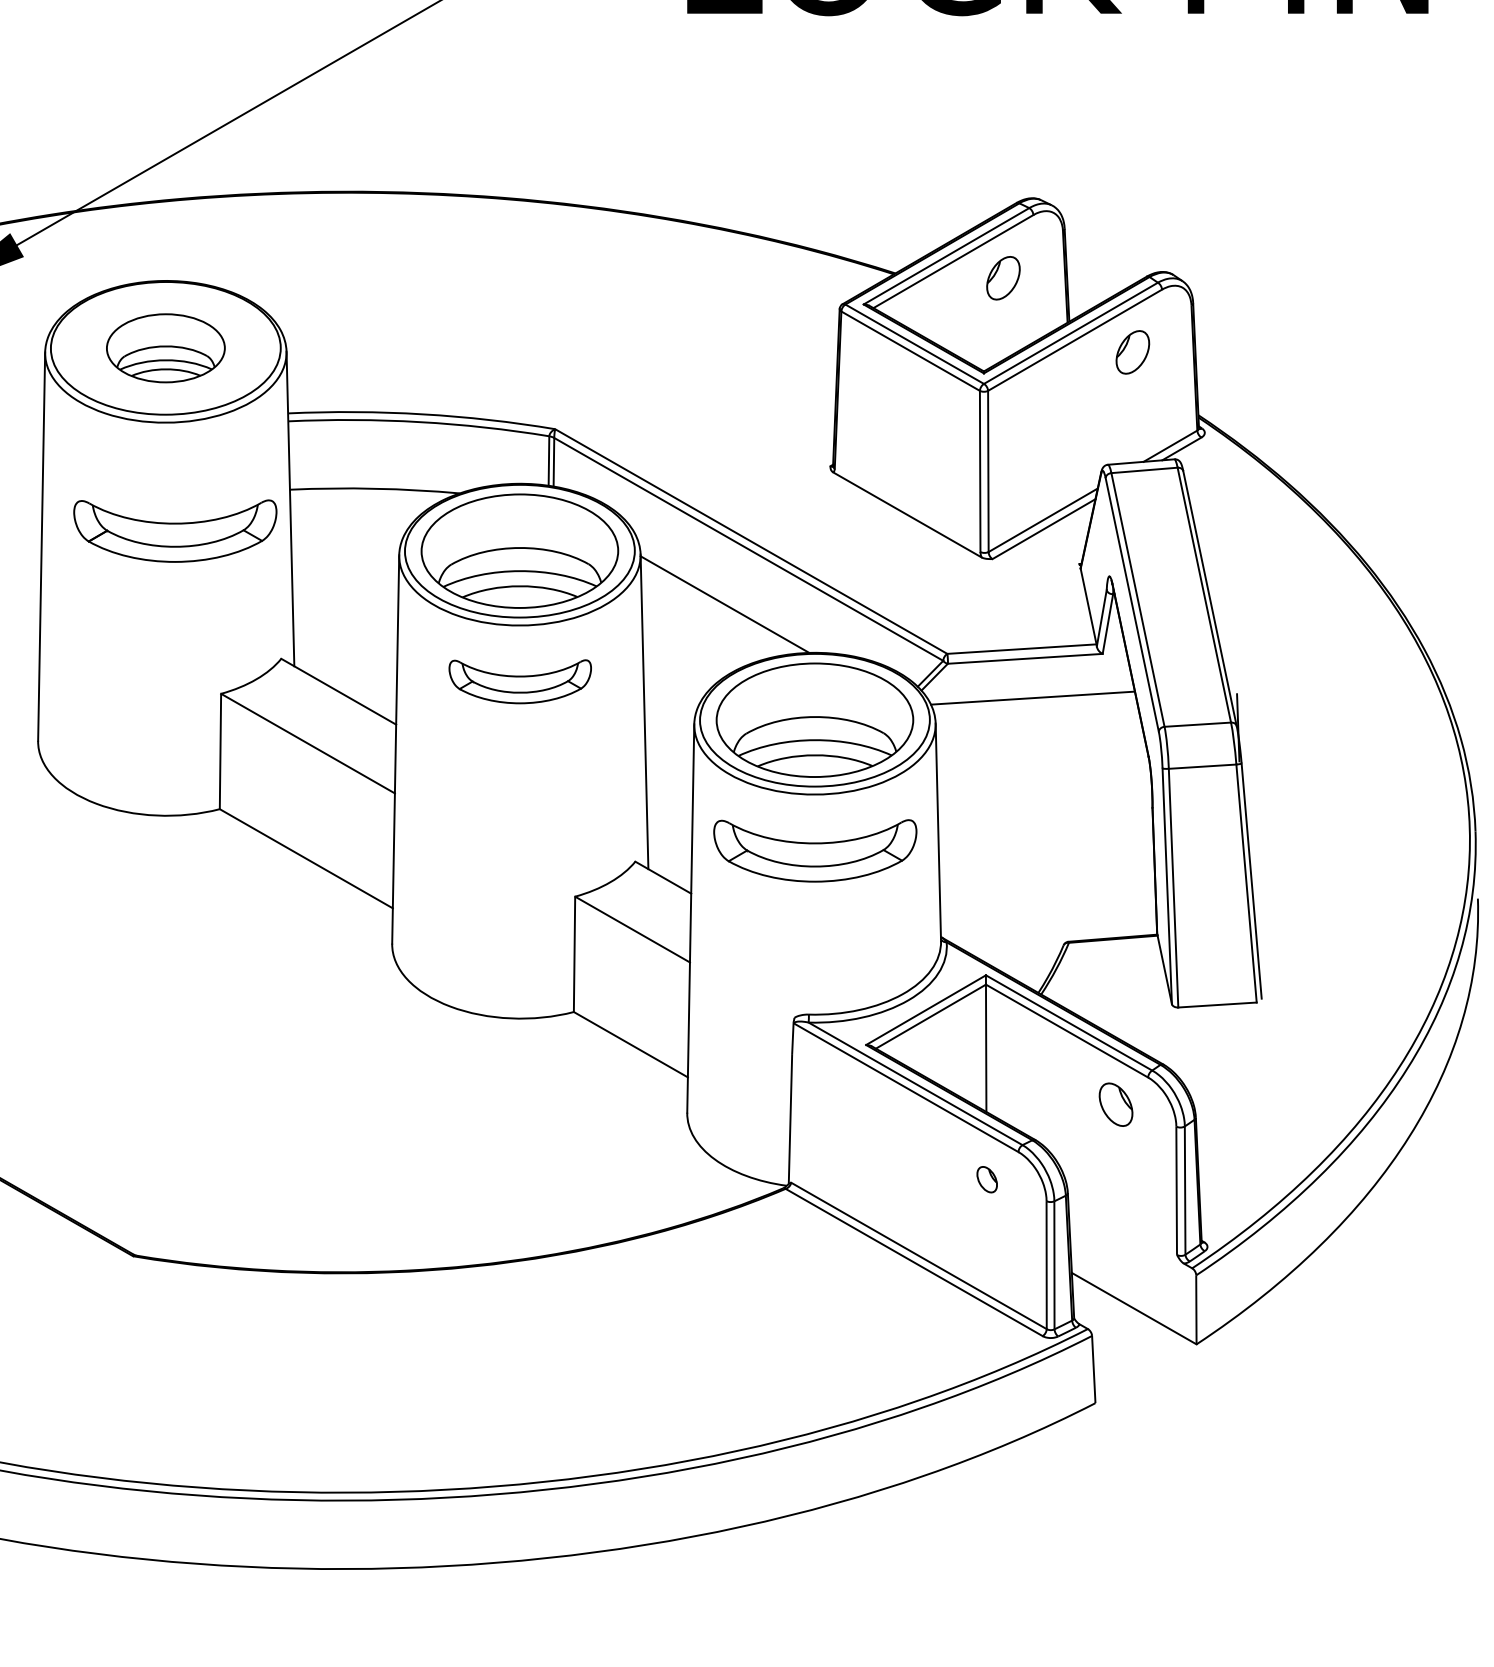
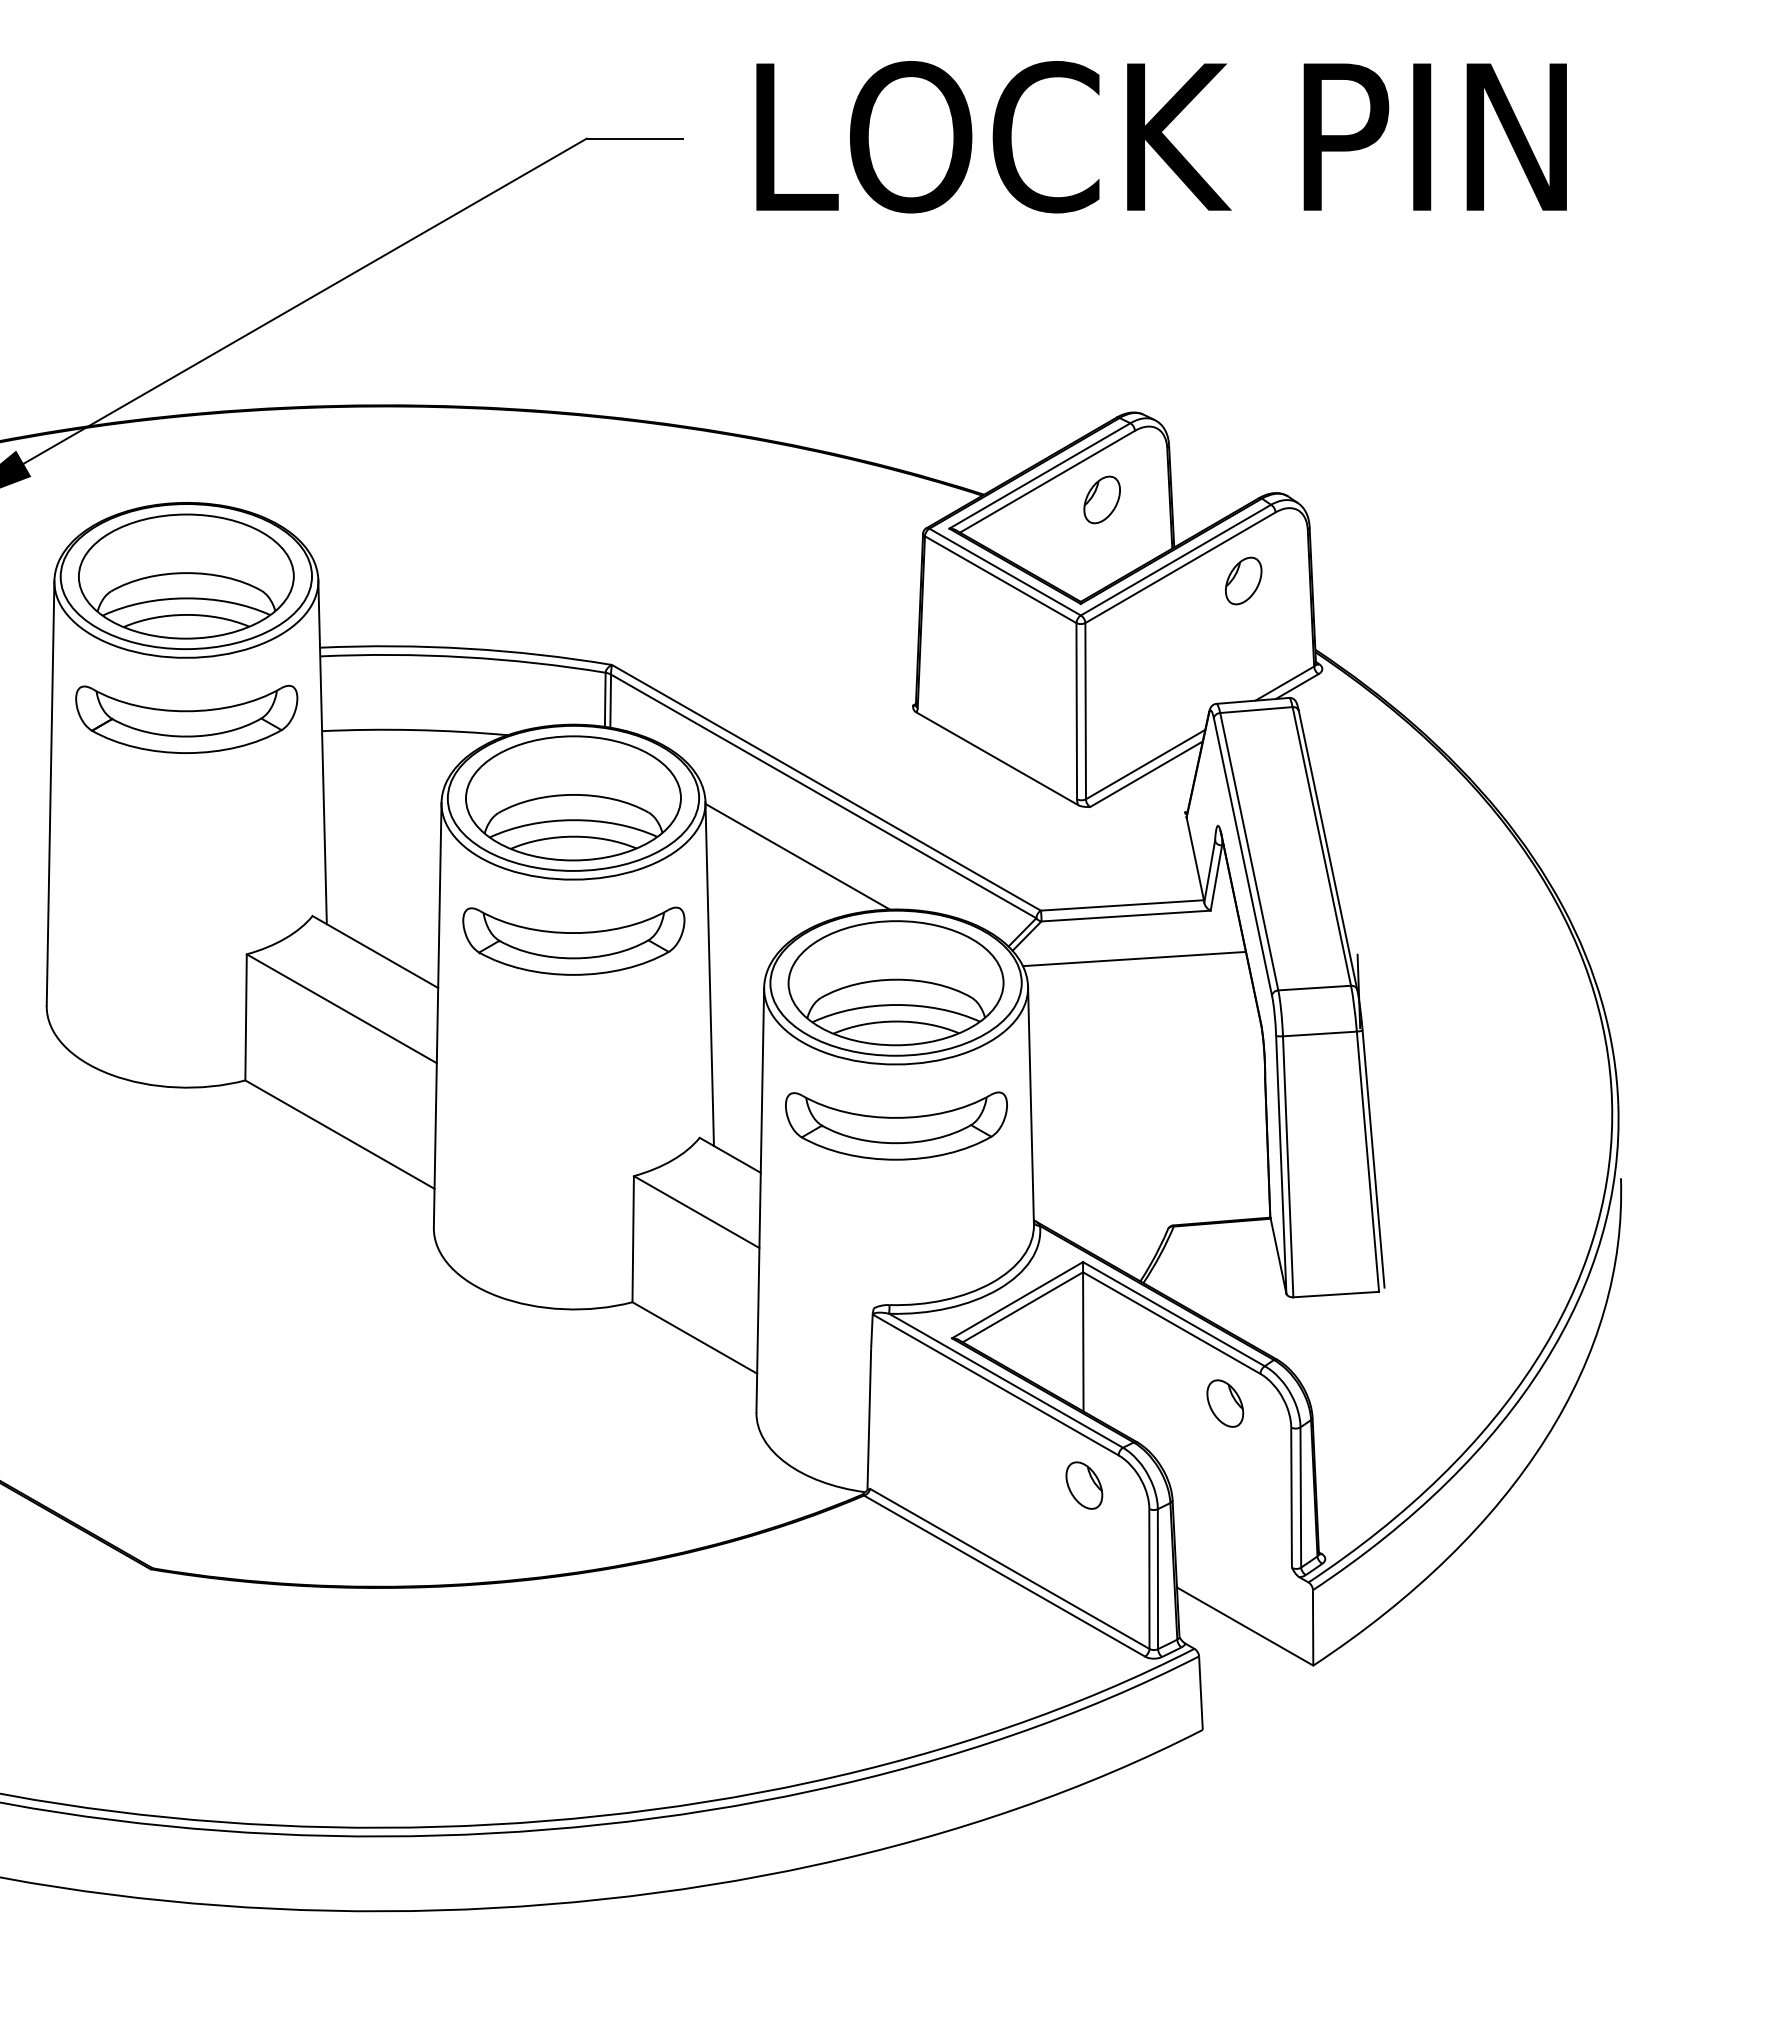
part: (165, 348) -> (186, 576), size x1.67
part: (175, 530) -> (186, 718), moved
part: (519, 681) -> (573, 940), size x1.43
part: (987, 1179) -> (1084, 1485), size x1.67

